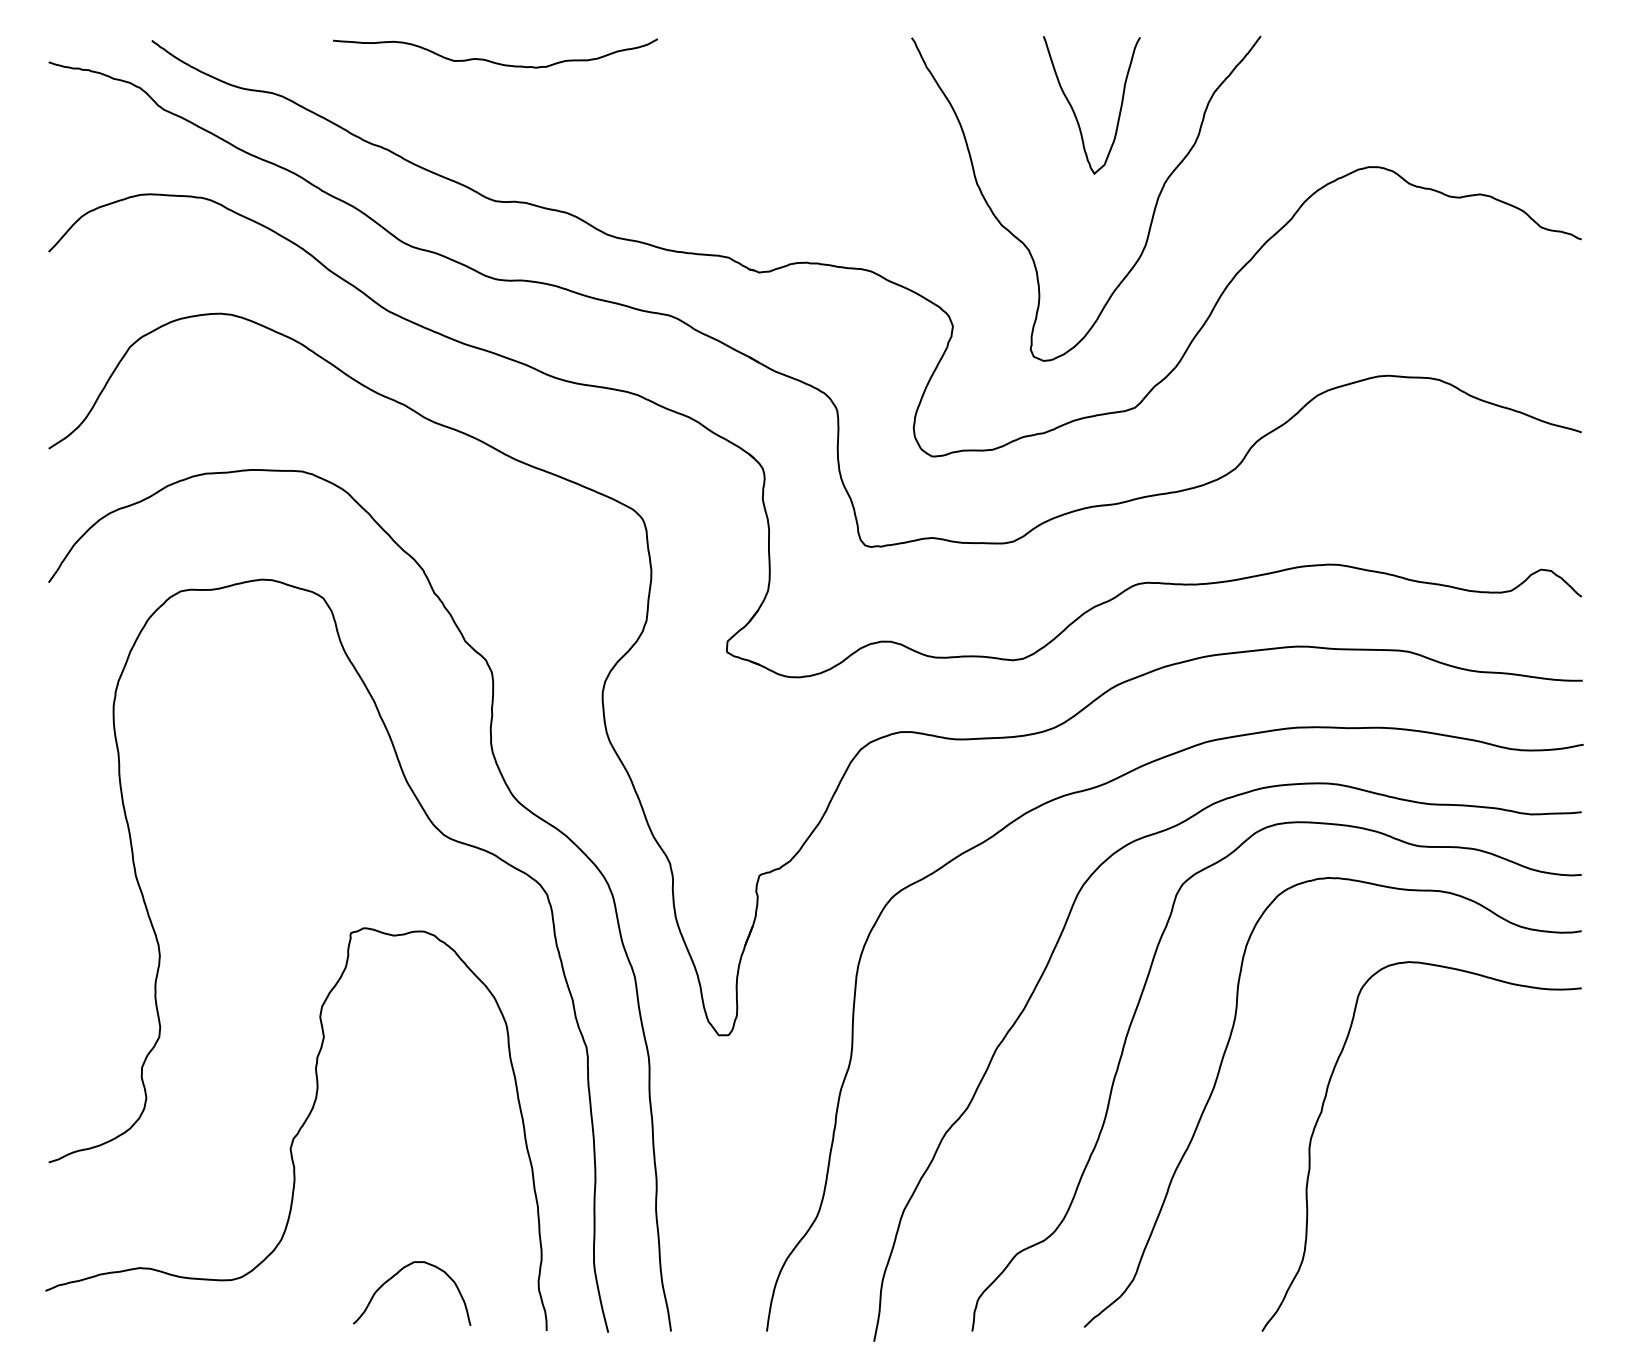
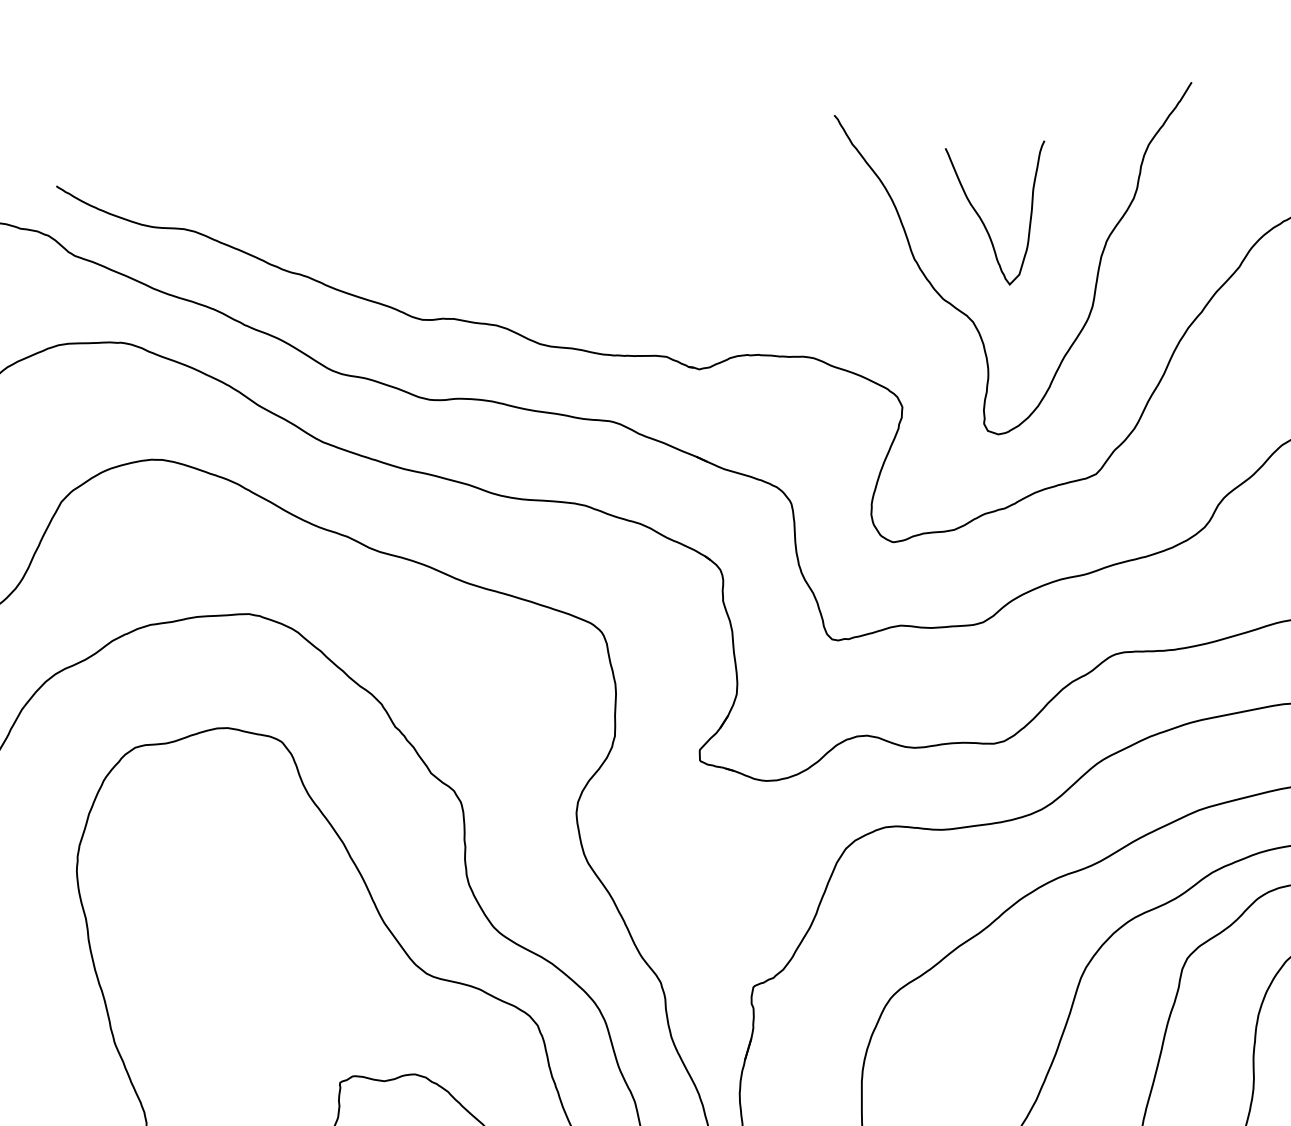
curve: (494, 61) -> (409, 176), removed
curve: (1074, 110) -> (983, 221), moved

